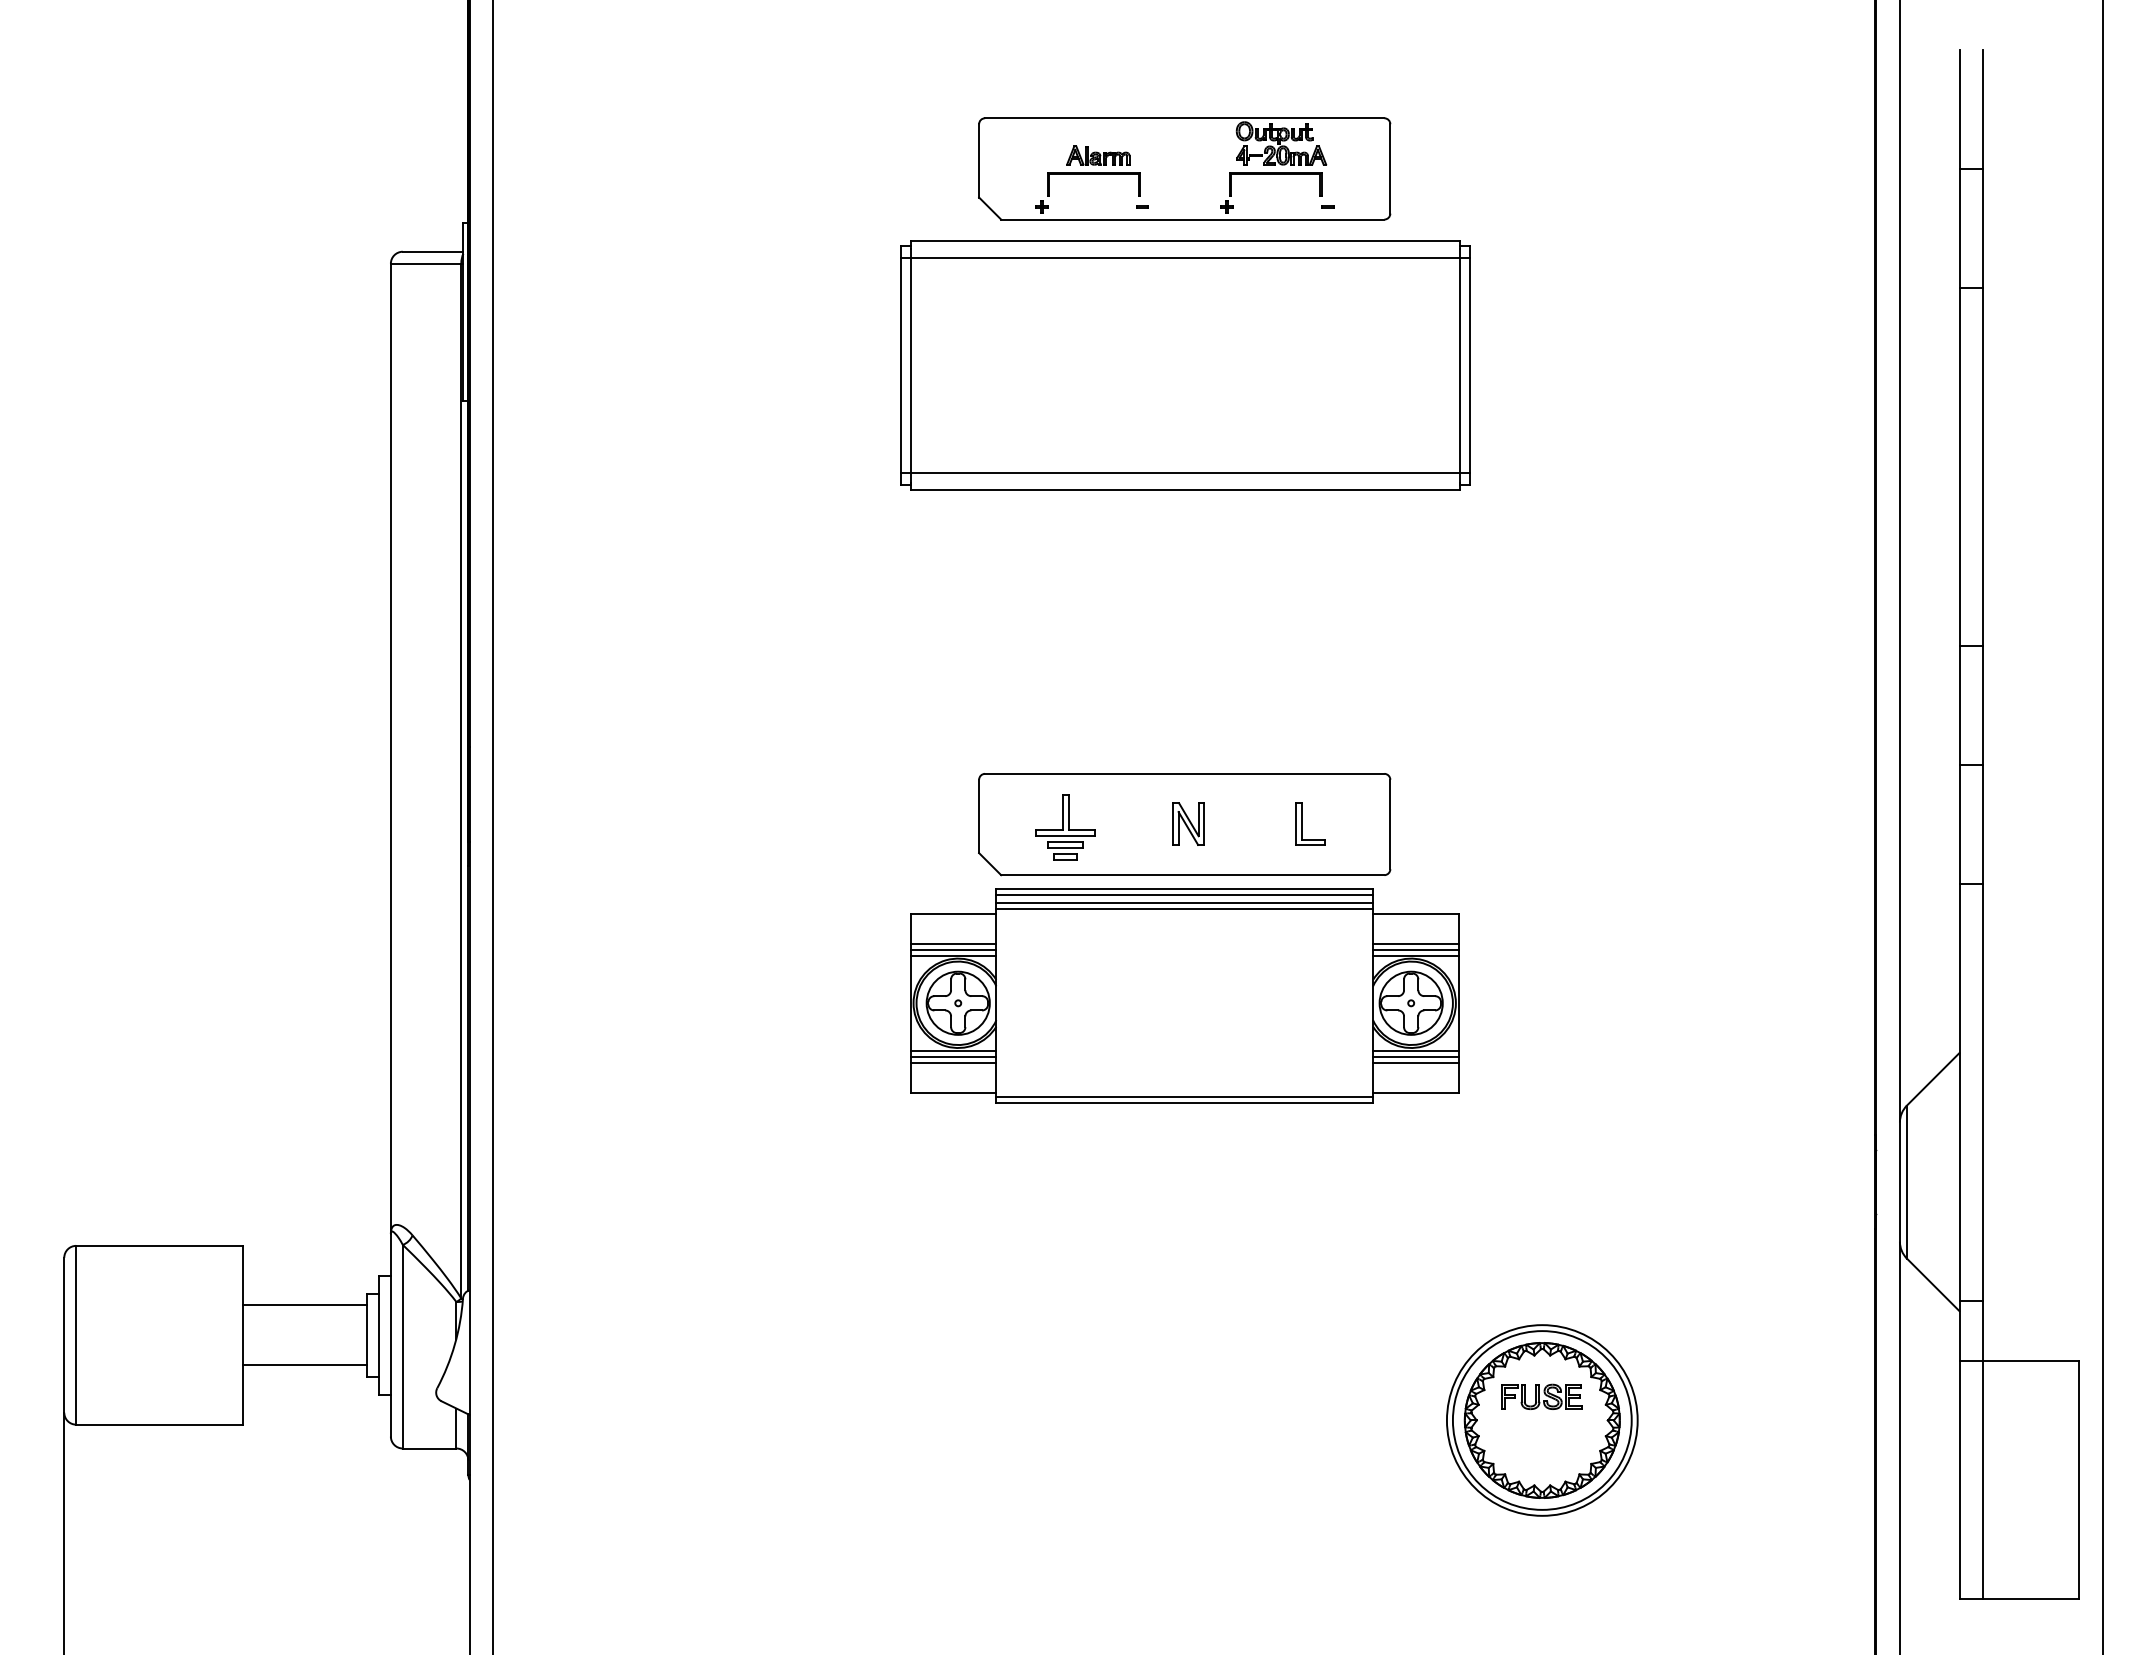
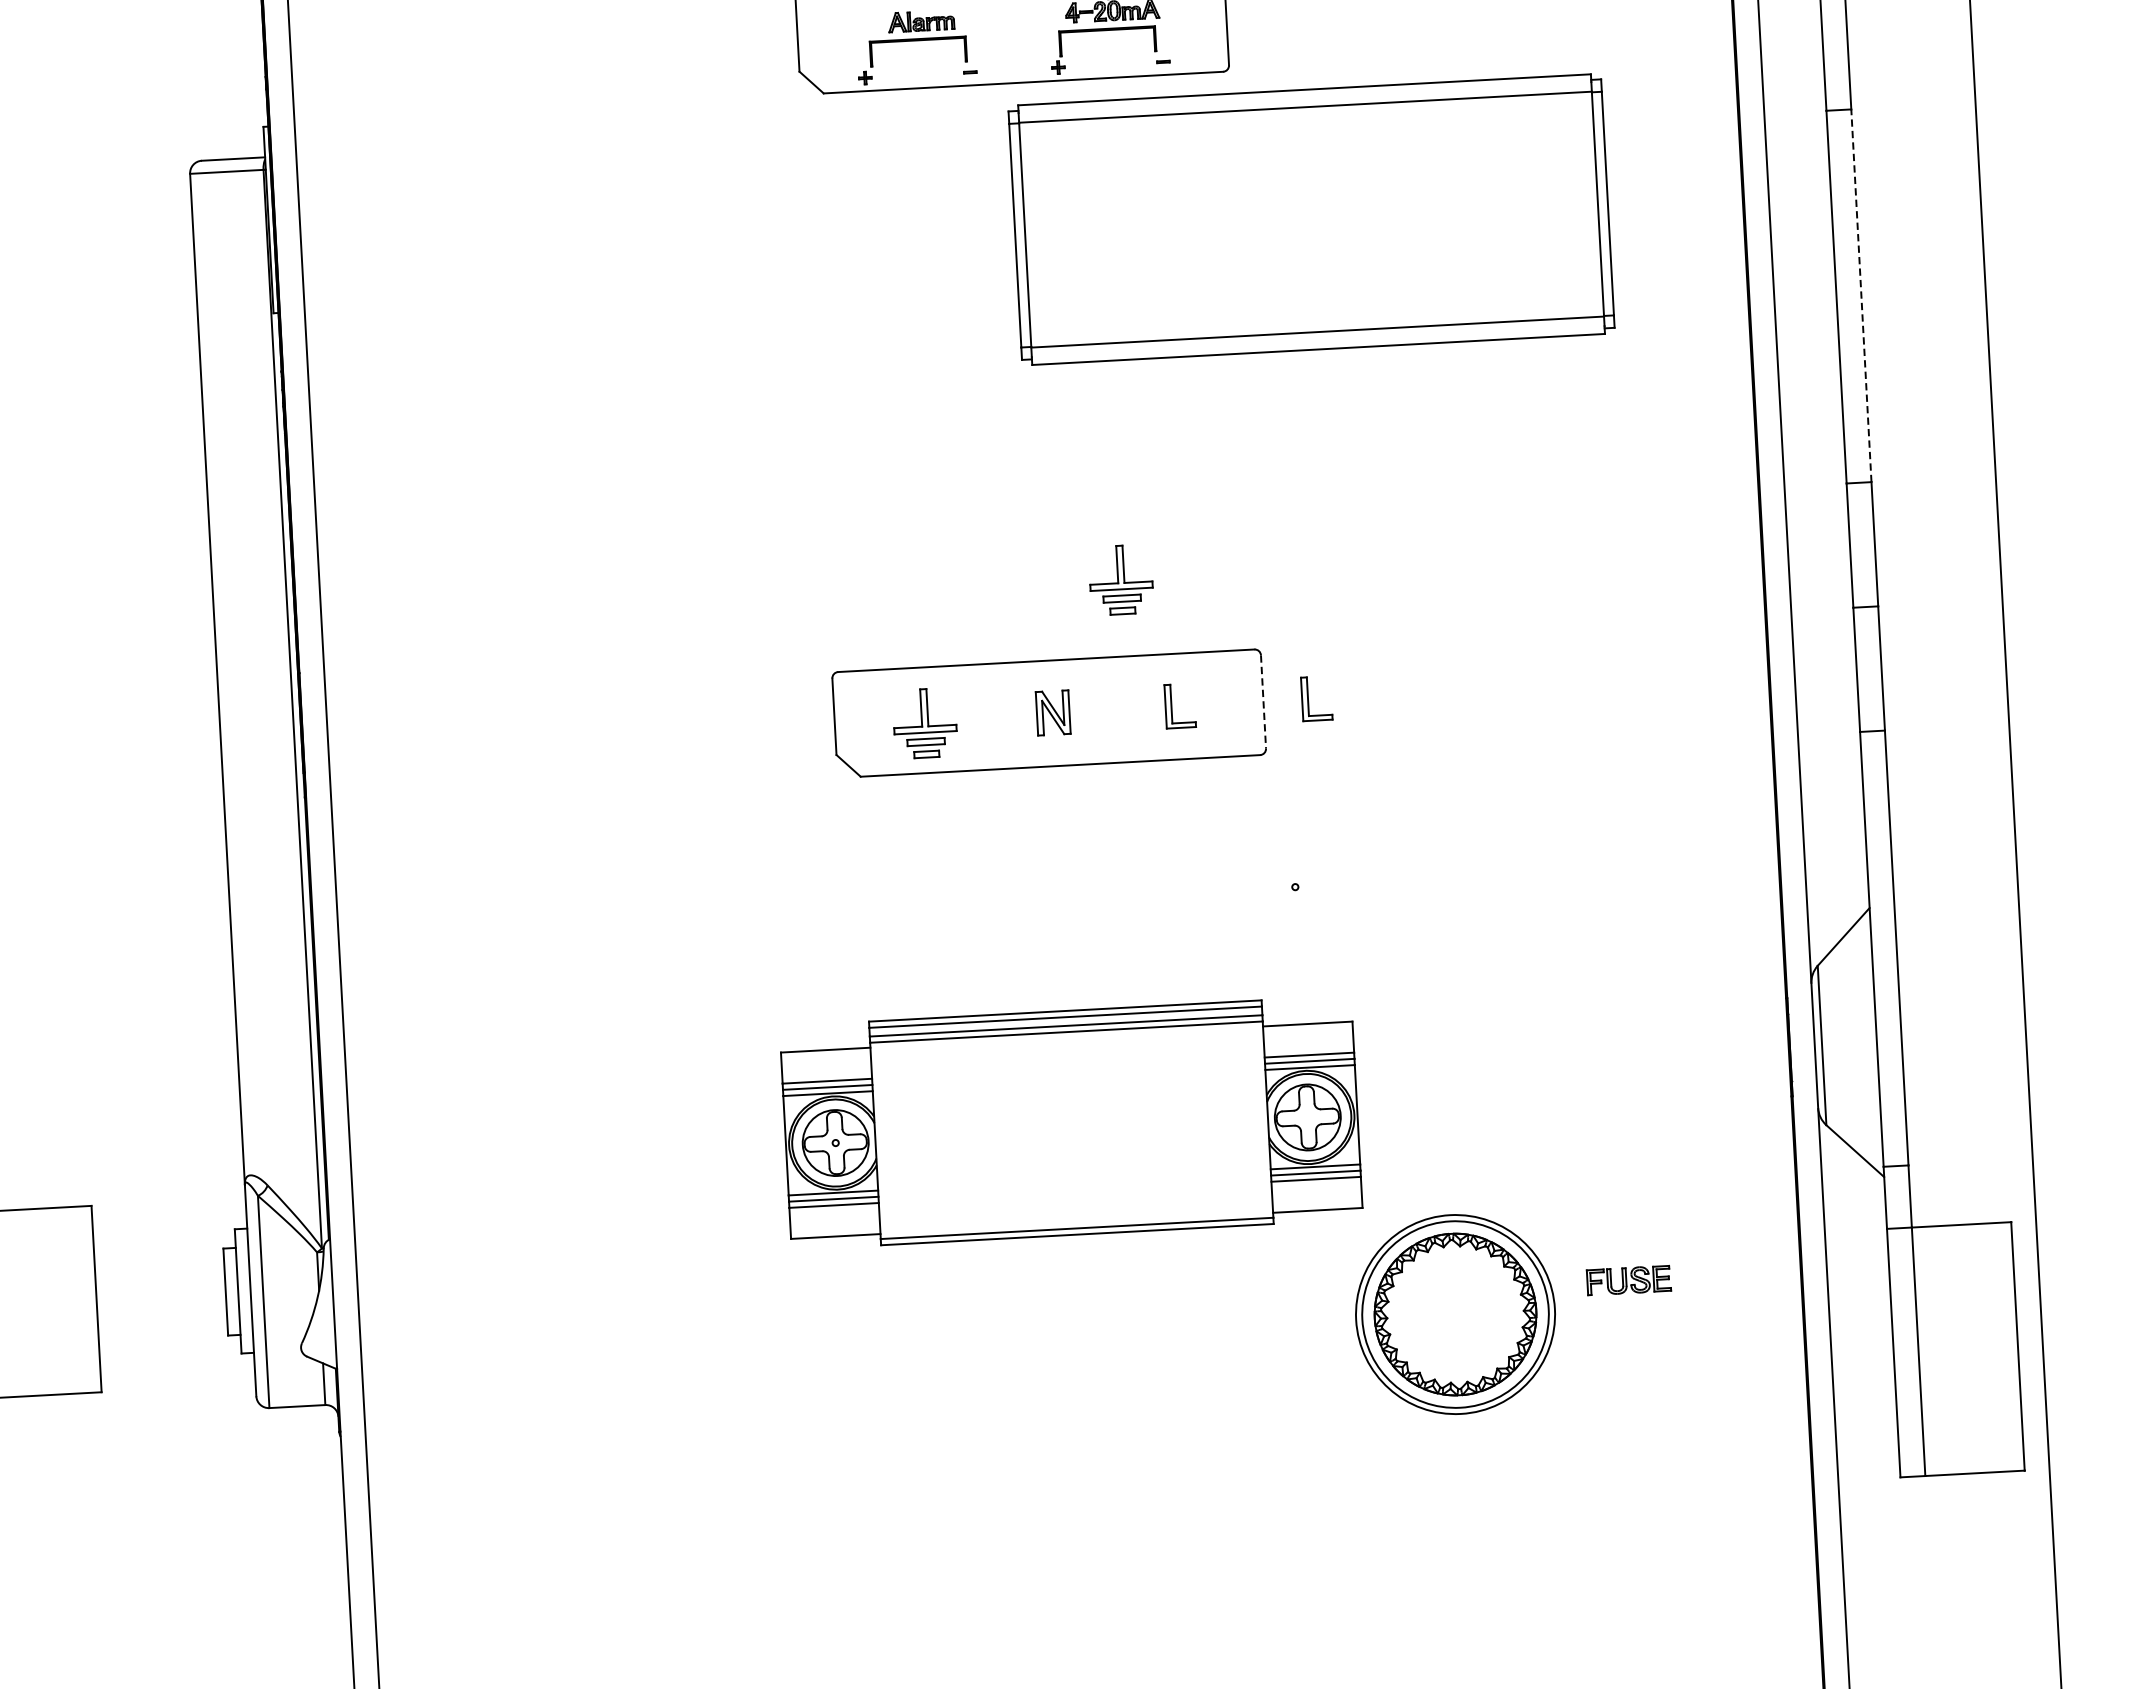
part: (1185, 365) -> (1311, 219), moved
line: (1983, 466) -> (1861, 295), solid -> dashed
part: (1260, 700) -> (1121, 580), added
part: (1433, 823) -> (1308, 698), added
line: (1390, 824) -> (1263, 701), solid -> dashed
part: (1184, 995) -> (1071, 1122), moved
line: (305, 1305) -> (159, 1264), removed
line: (305, 1365) -> (163, 1327), removed
part: (1541, 1396) -> (1628, 1280), moved

